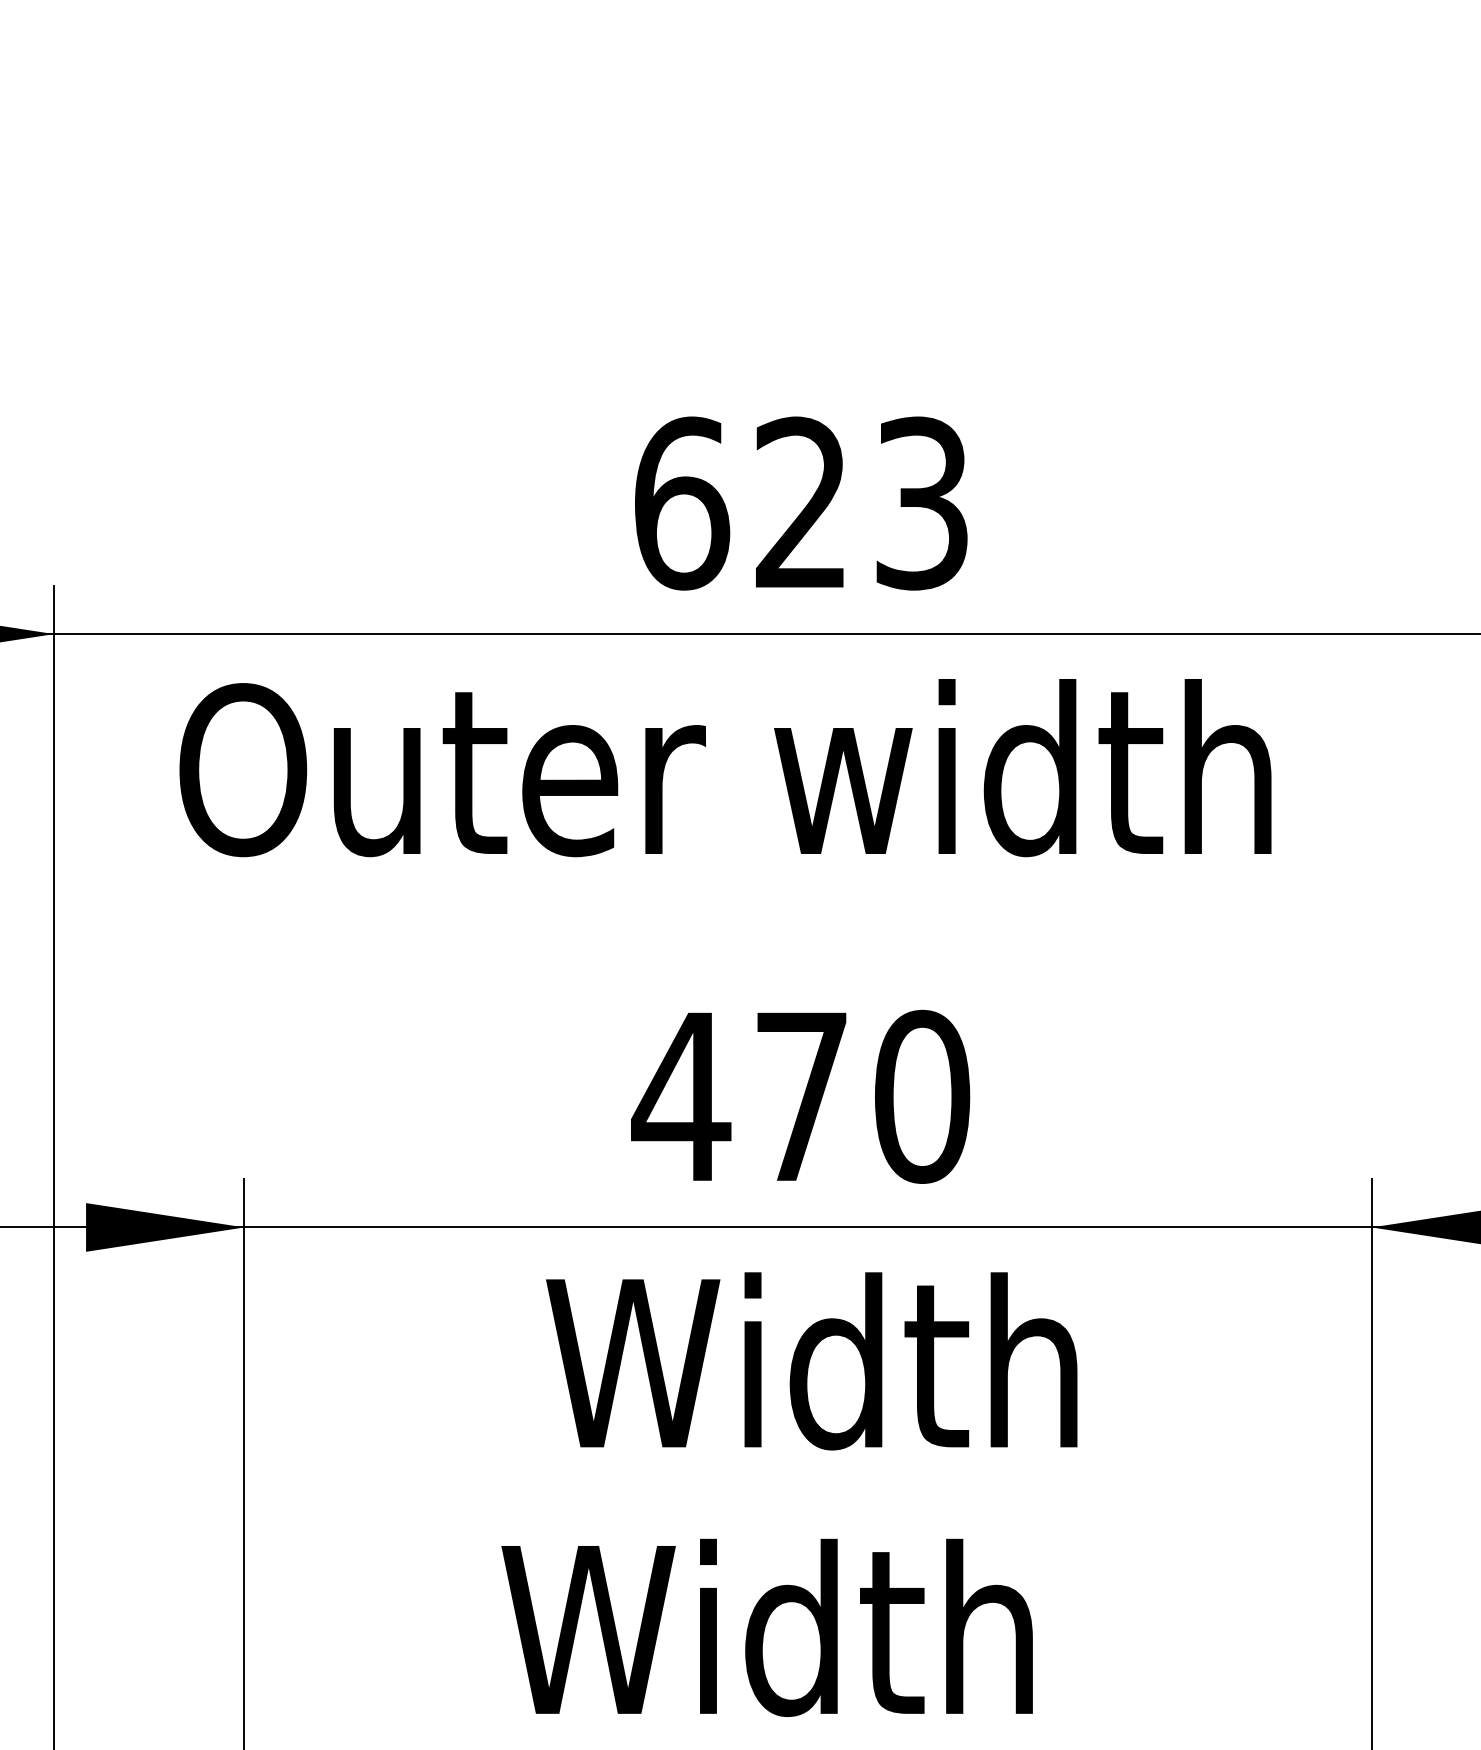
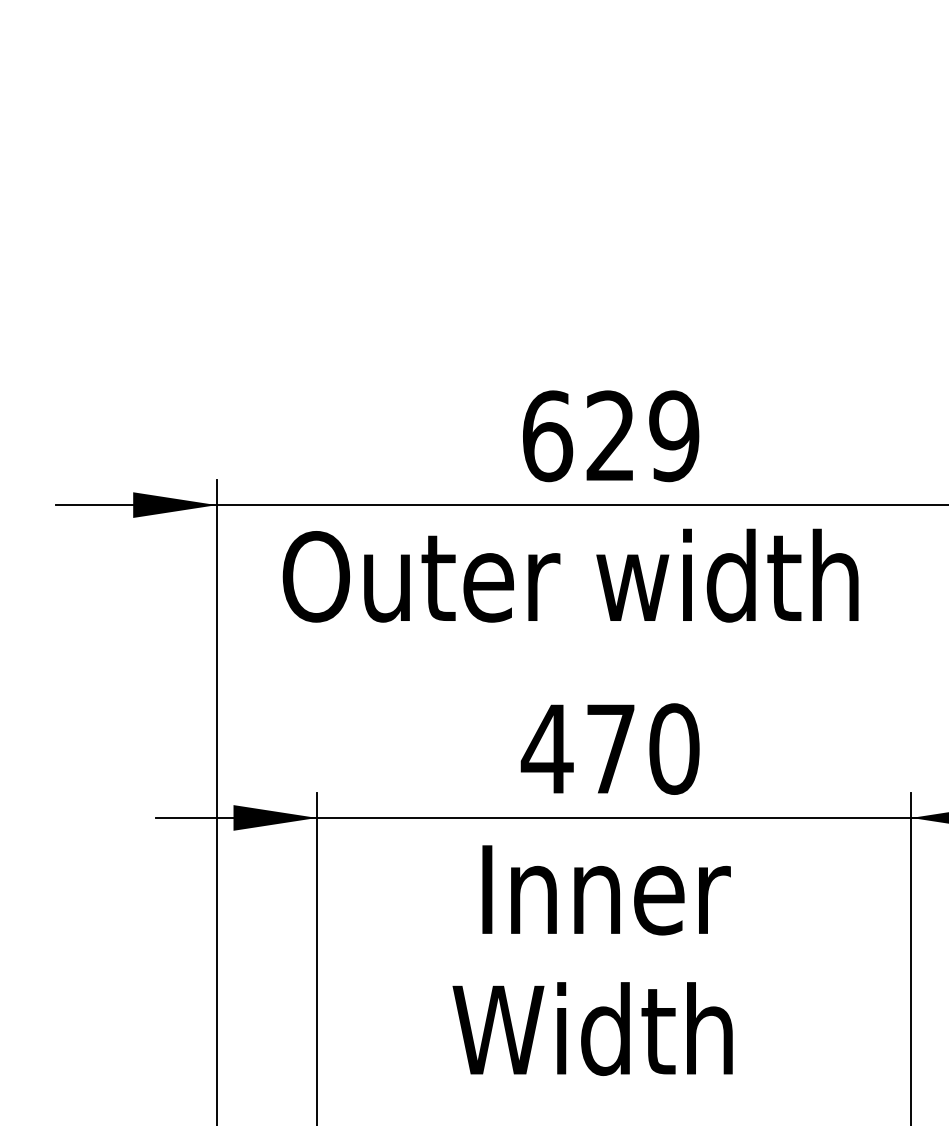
text: (922, 503) -> (674, 436), 623 -> 629
text: (812, 1361) -> (616, 888), Width -> Inner

